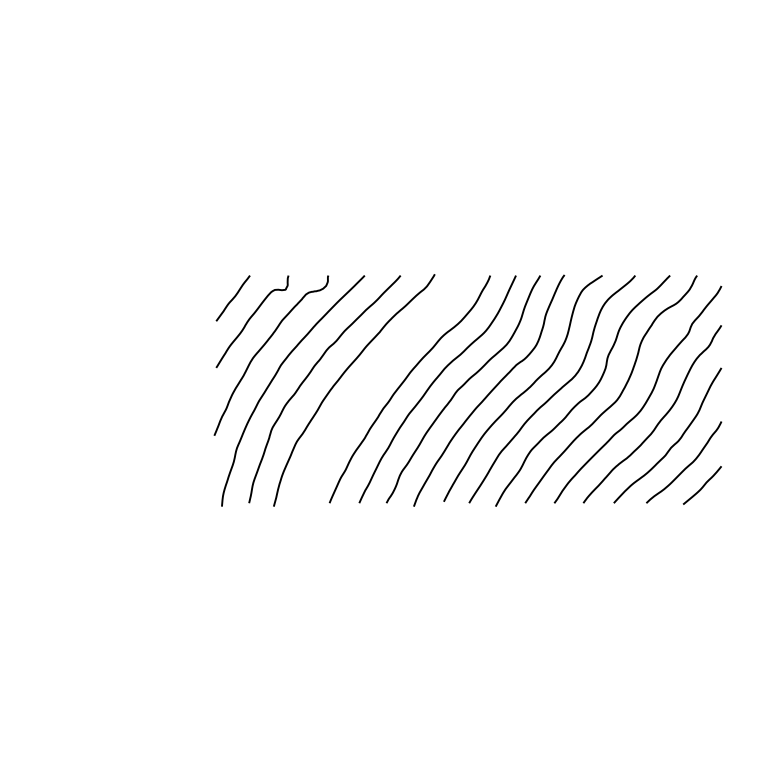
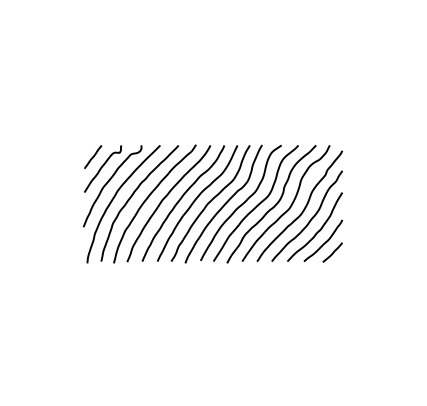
curve: (372, 381) -> (164, 199), added

